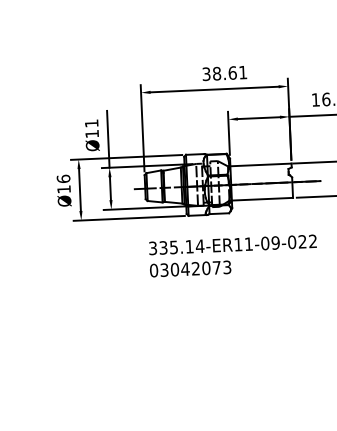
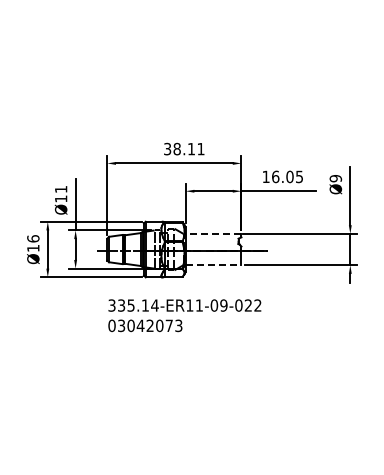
text: (232, 72) -> (191, 148), 38.61 -> 38.11
line: (260, 164) -> (213, 233), solid -> dashed
line: (262, 199) -> (213, 265), solid -> dashed

